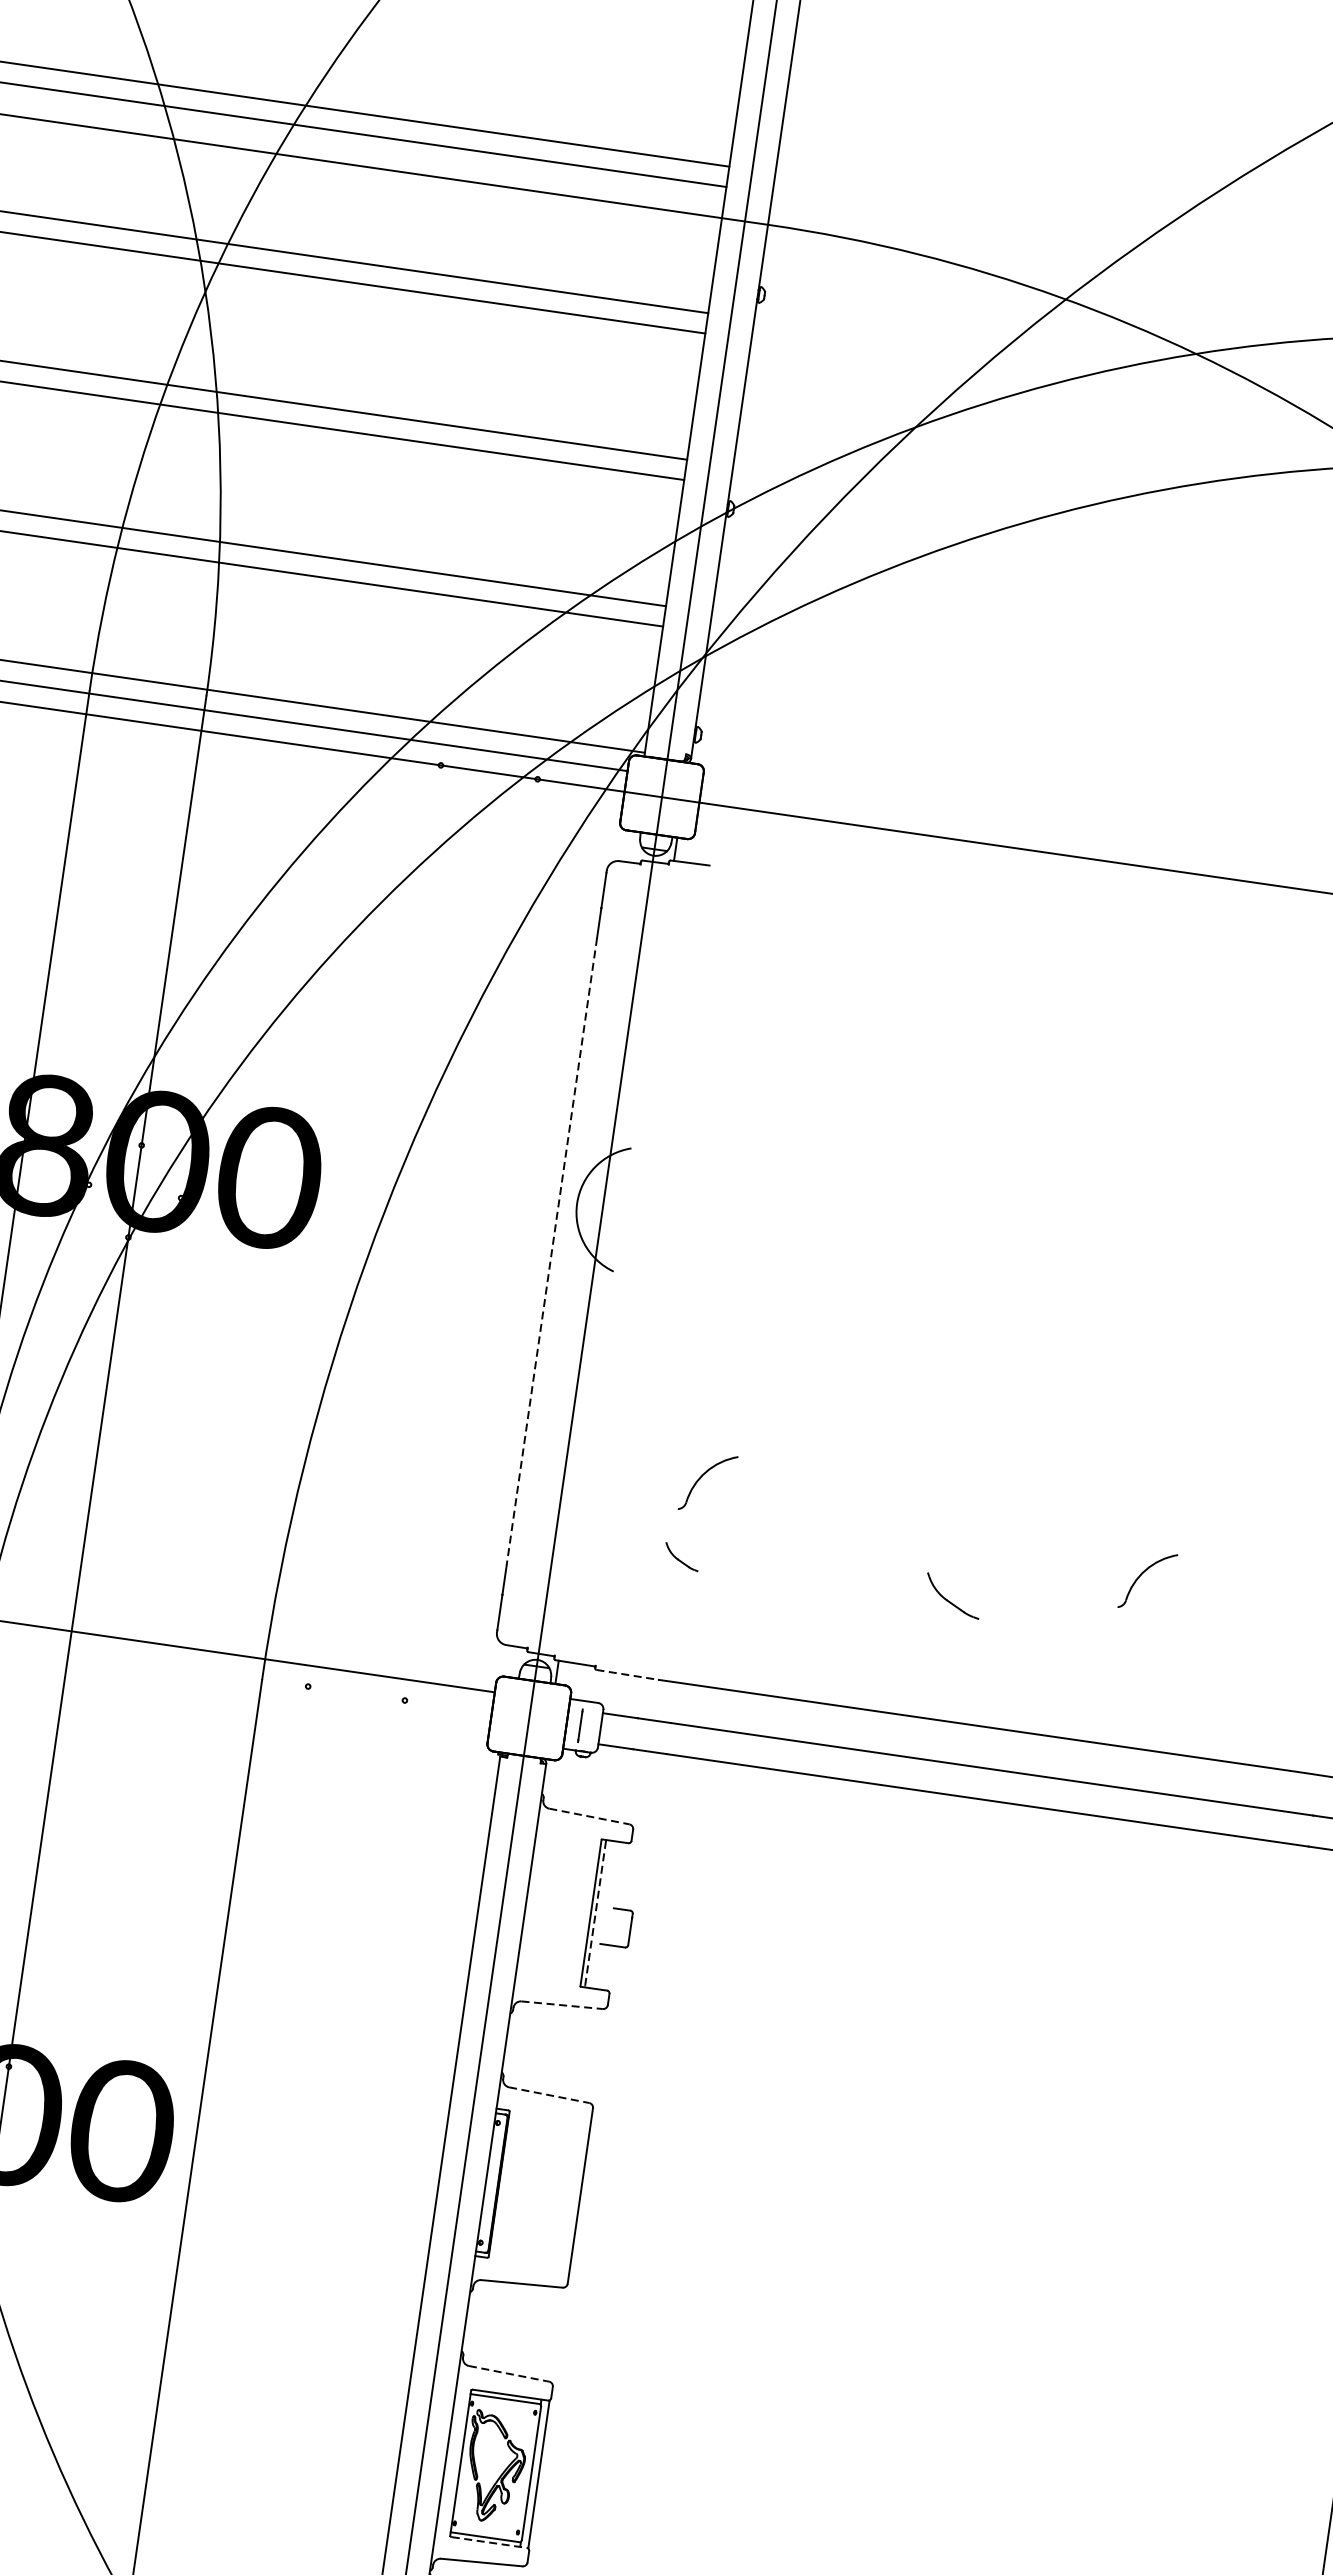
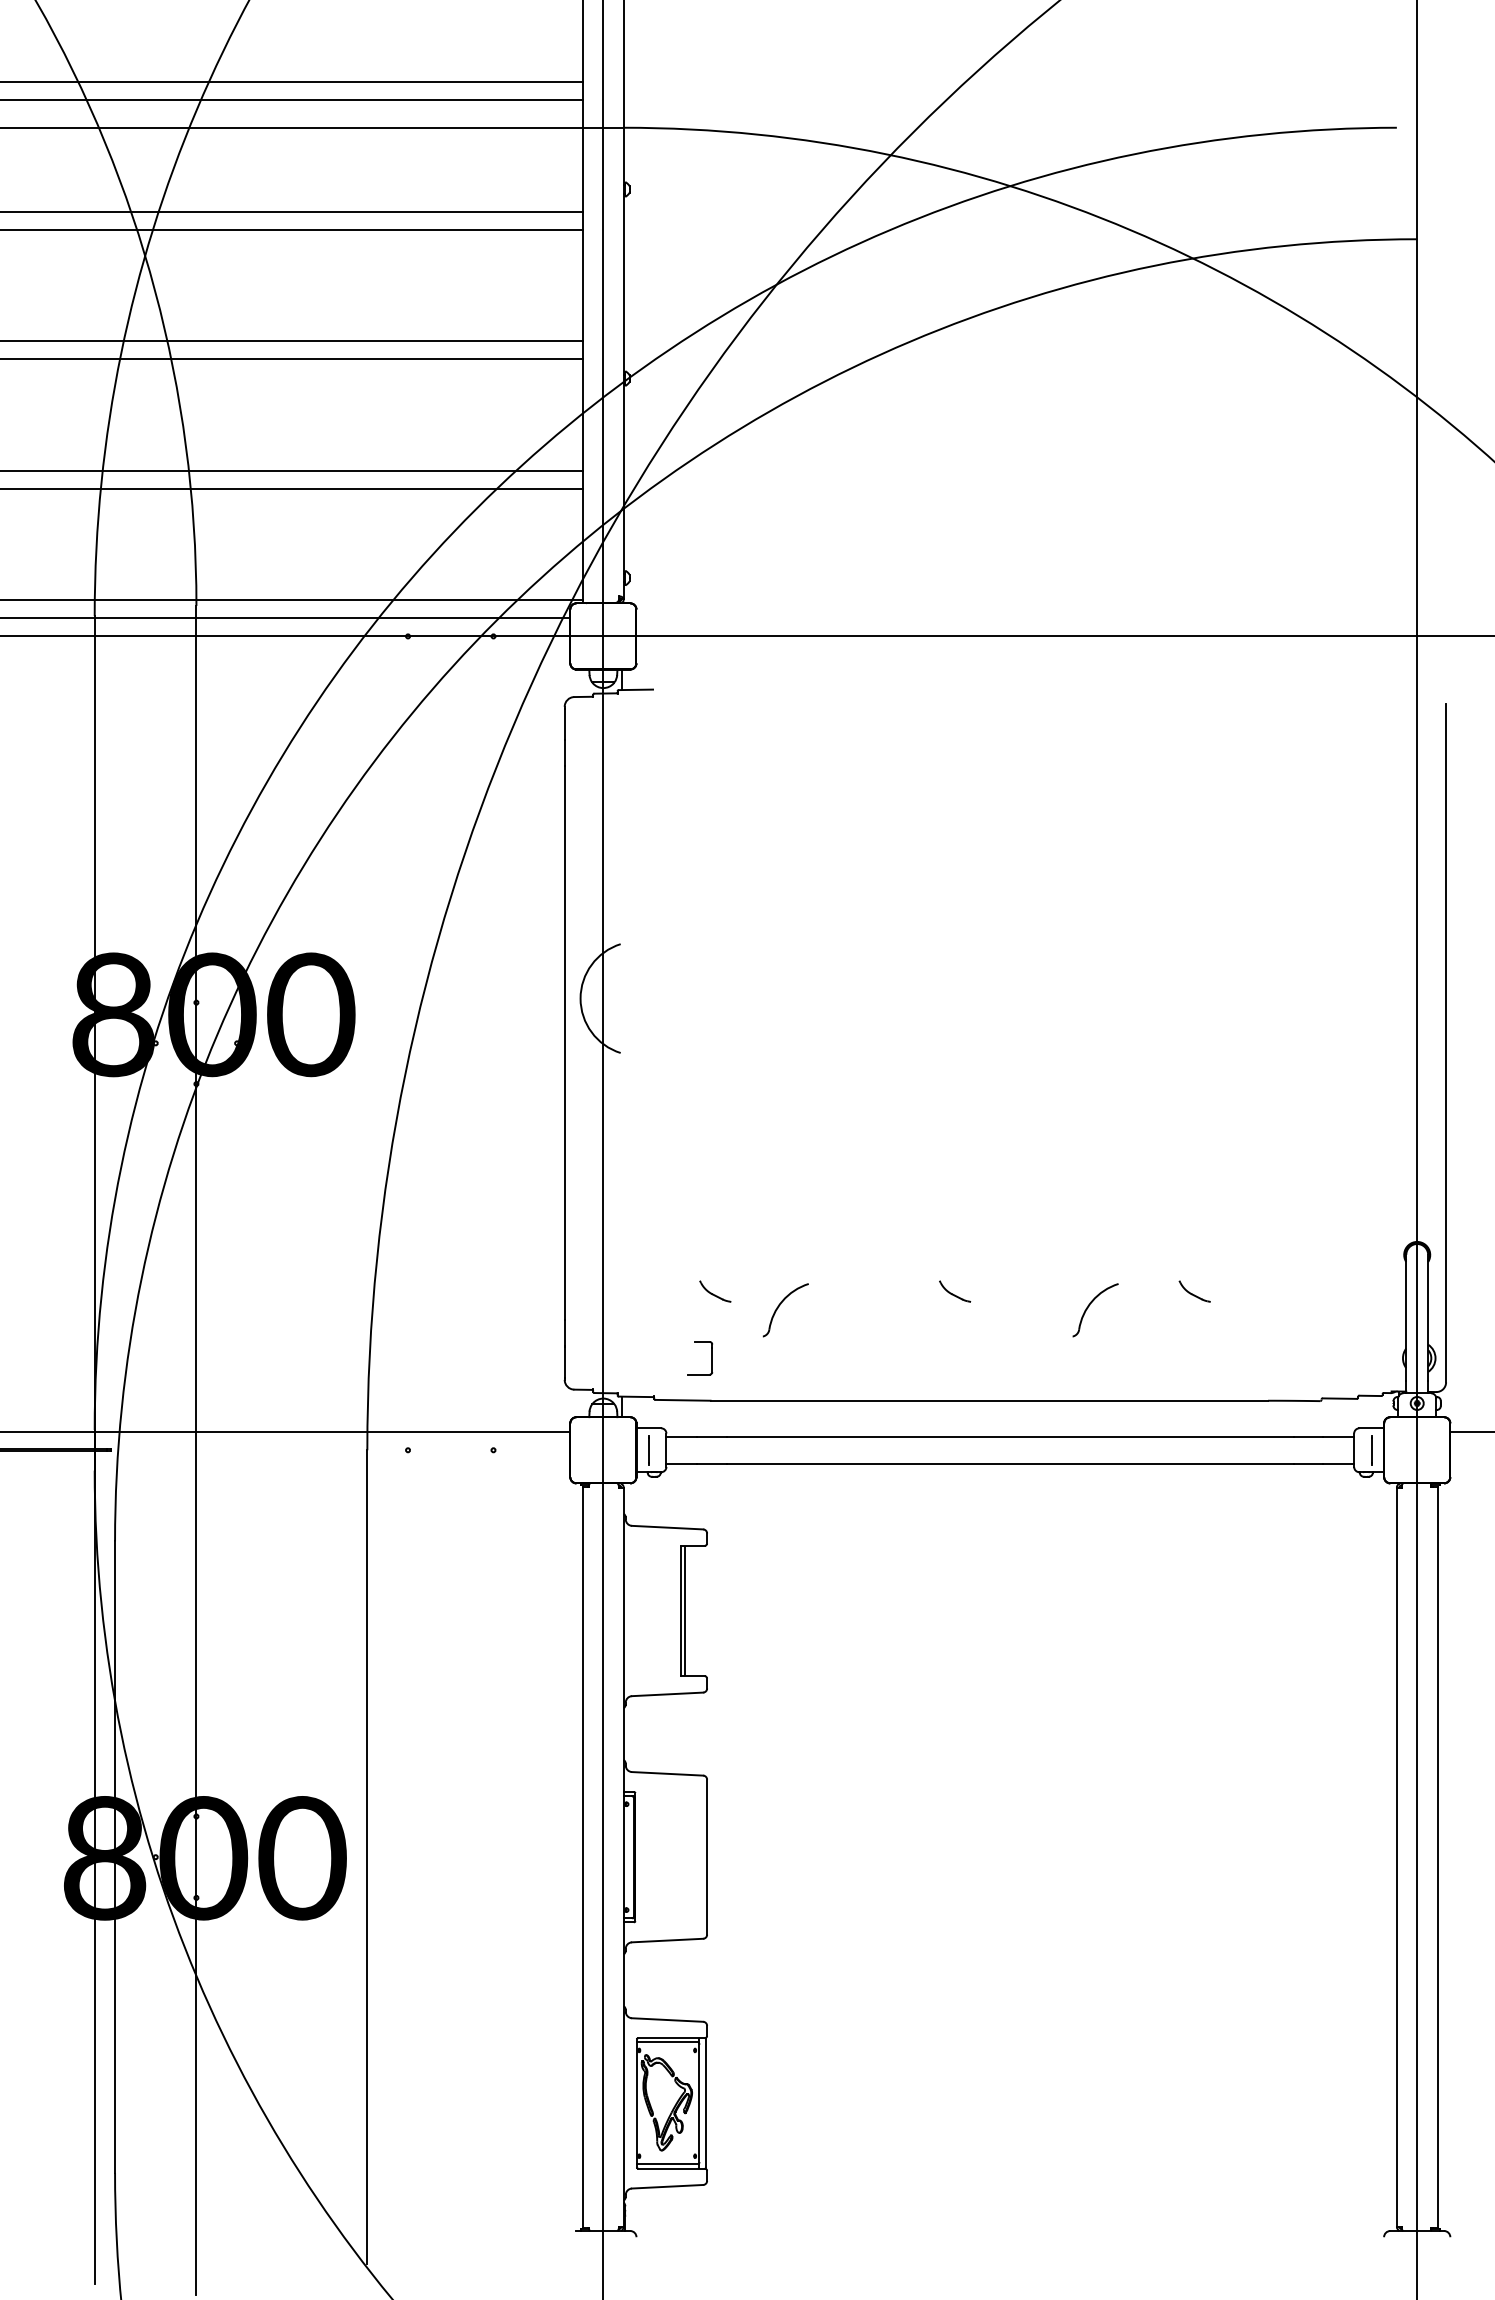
line: (551, 1251) -> (564, 1043), dashed -> solid
part: (702, 1476) -> (780, 1305), moved
part: (1142, 1574) -> (1090, 1305), moved
part: (953, 1596) -> (955, 1291), size x0.62
part: (1224, 1635) -> (1194, 1291), added
line: (628, 1675) -> (683, 1400), dashed -> solid
line: (589, 1816) -> (667, 1527), dashed -> solid
line: (595, 1914) -> (685, 1611), dashed -> solid
part: (629, 1929) -> (711, 1358), moved
line: (562, 2005) -> (667, 1694), dashed -> solid
line: (549, 2094) -> (667, 1773), dashed -> solid
line: (508, 2374) -> (667, 2020), dashed -> solid
line: (490, 2542) -> (672, 2168), dashed -> solid

